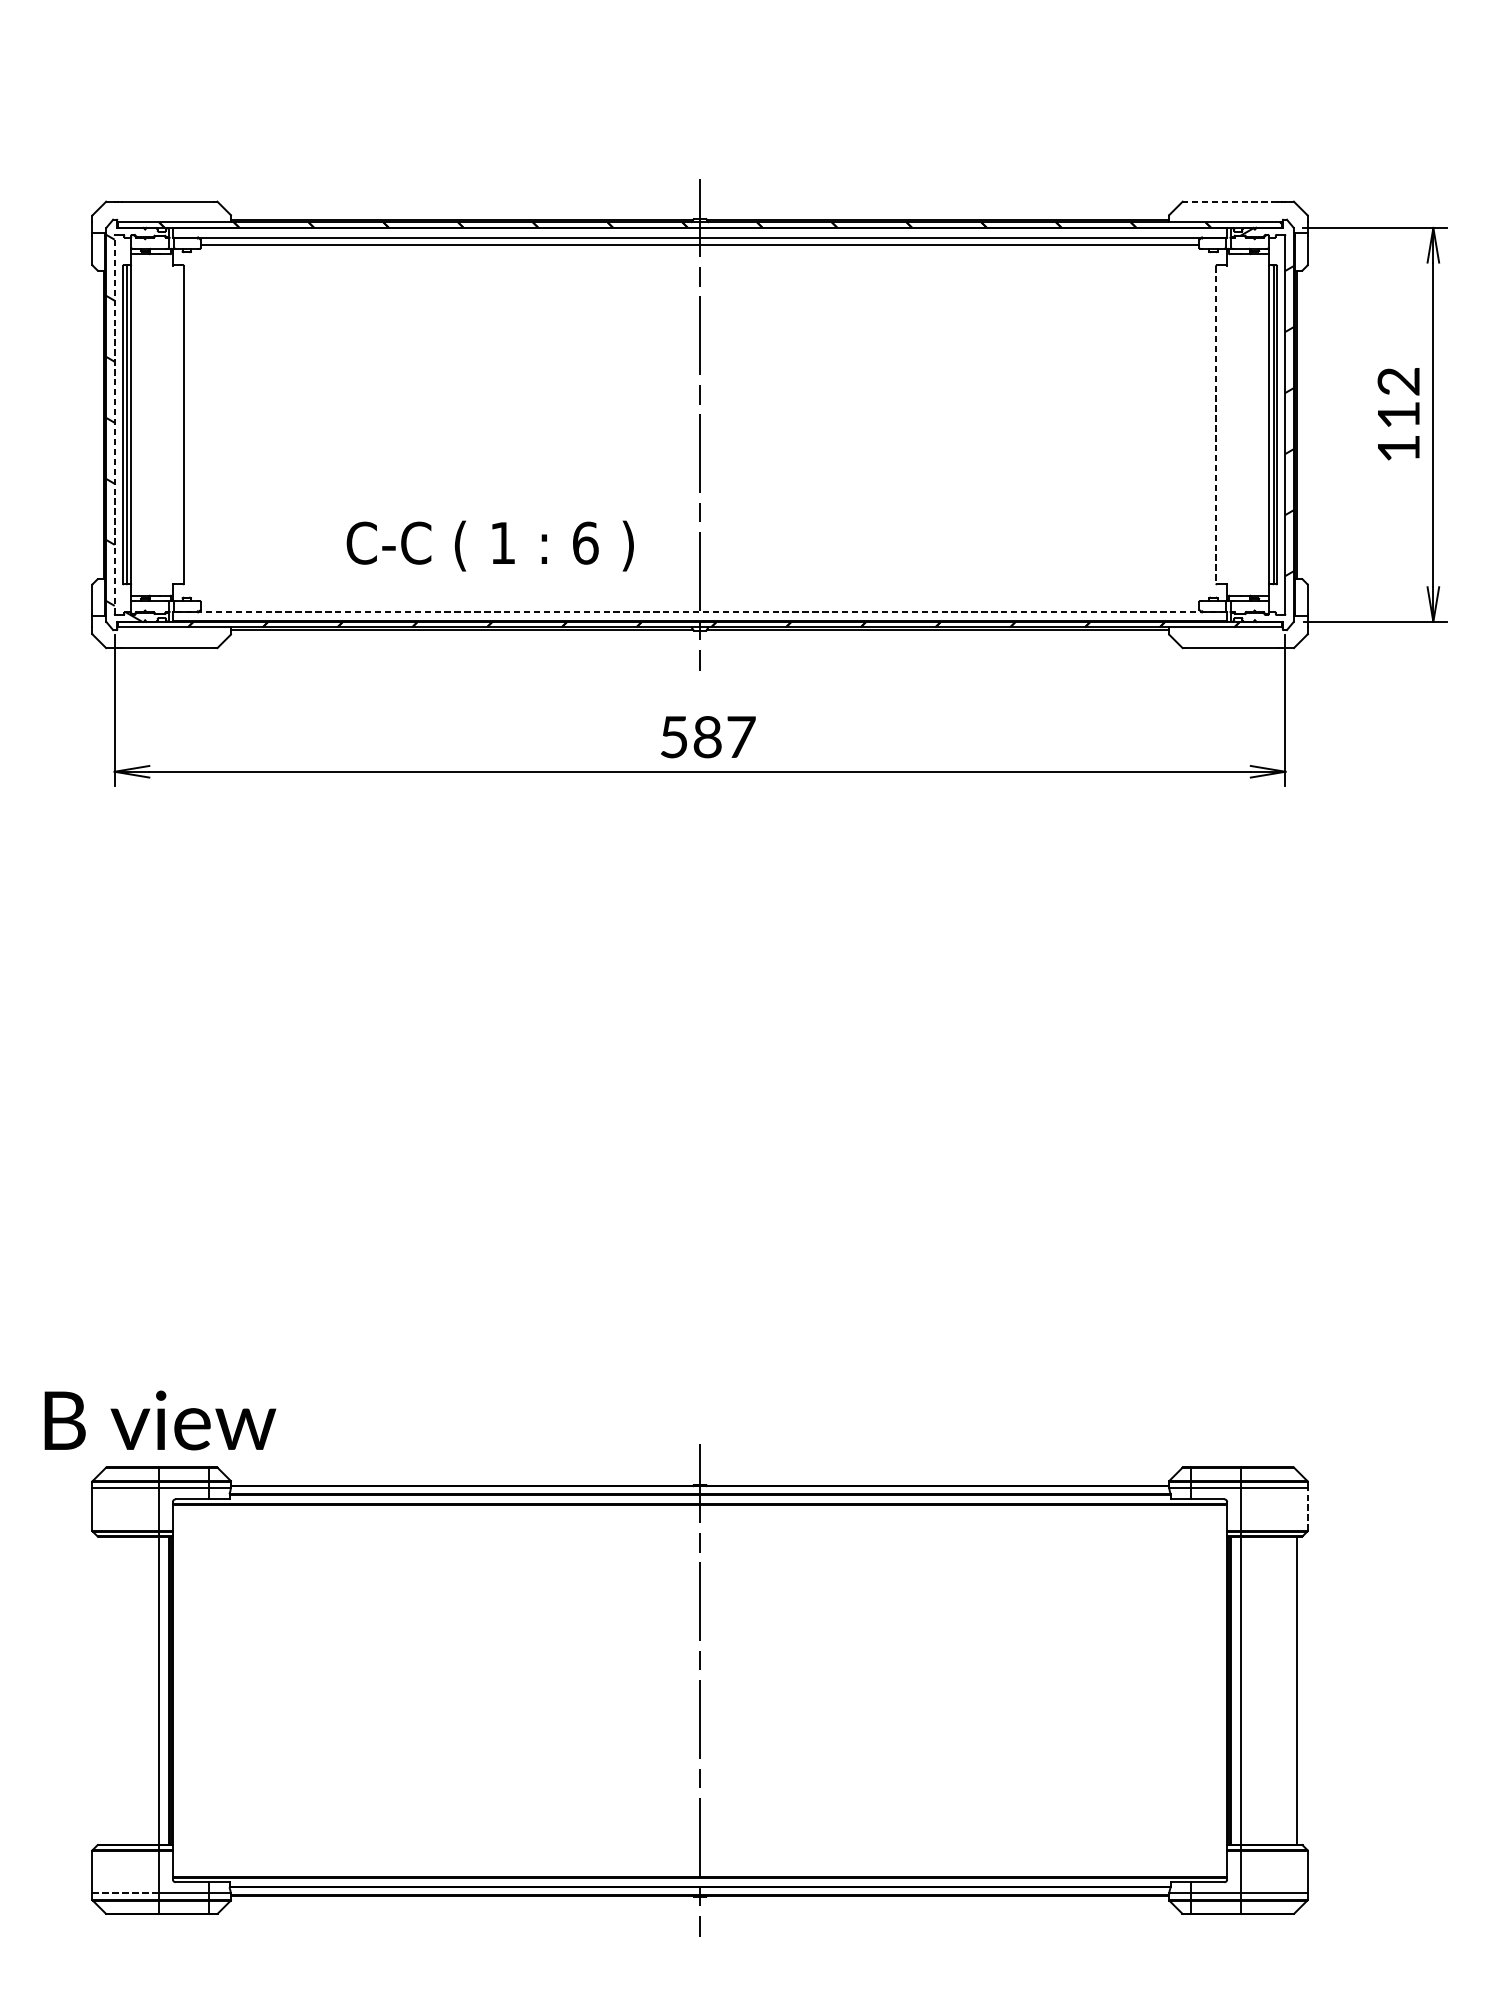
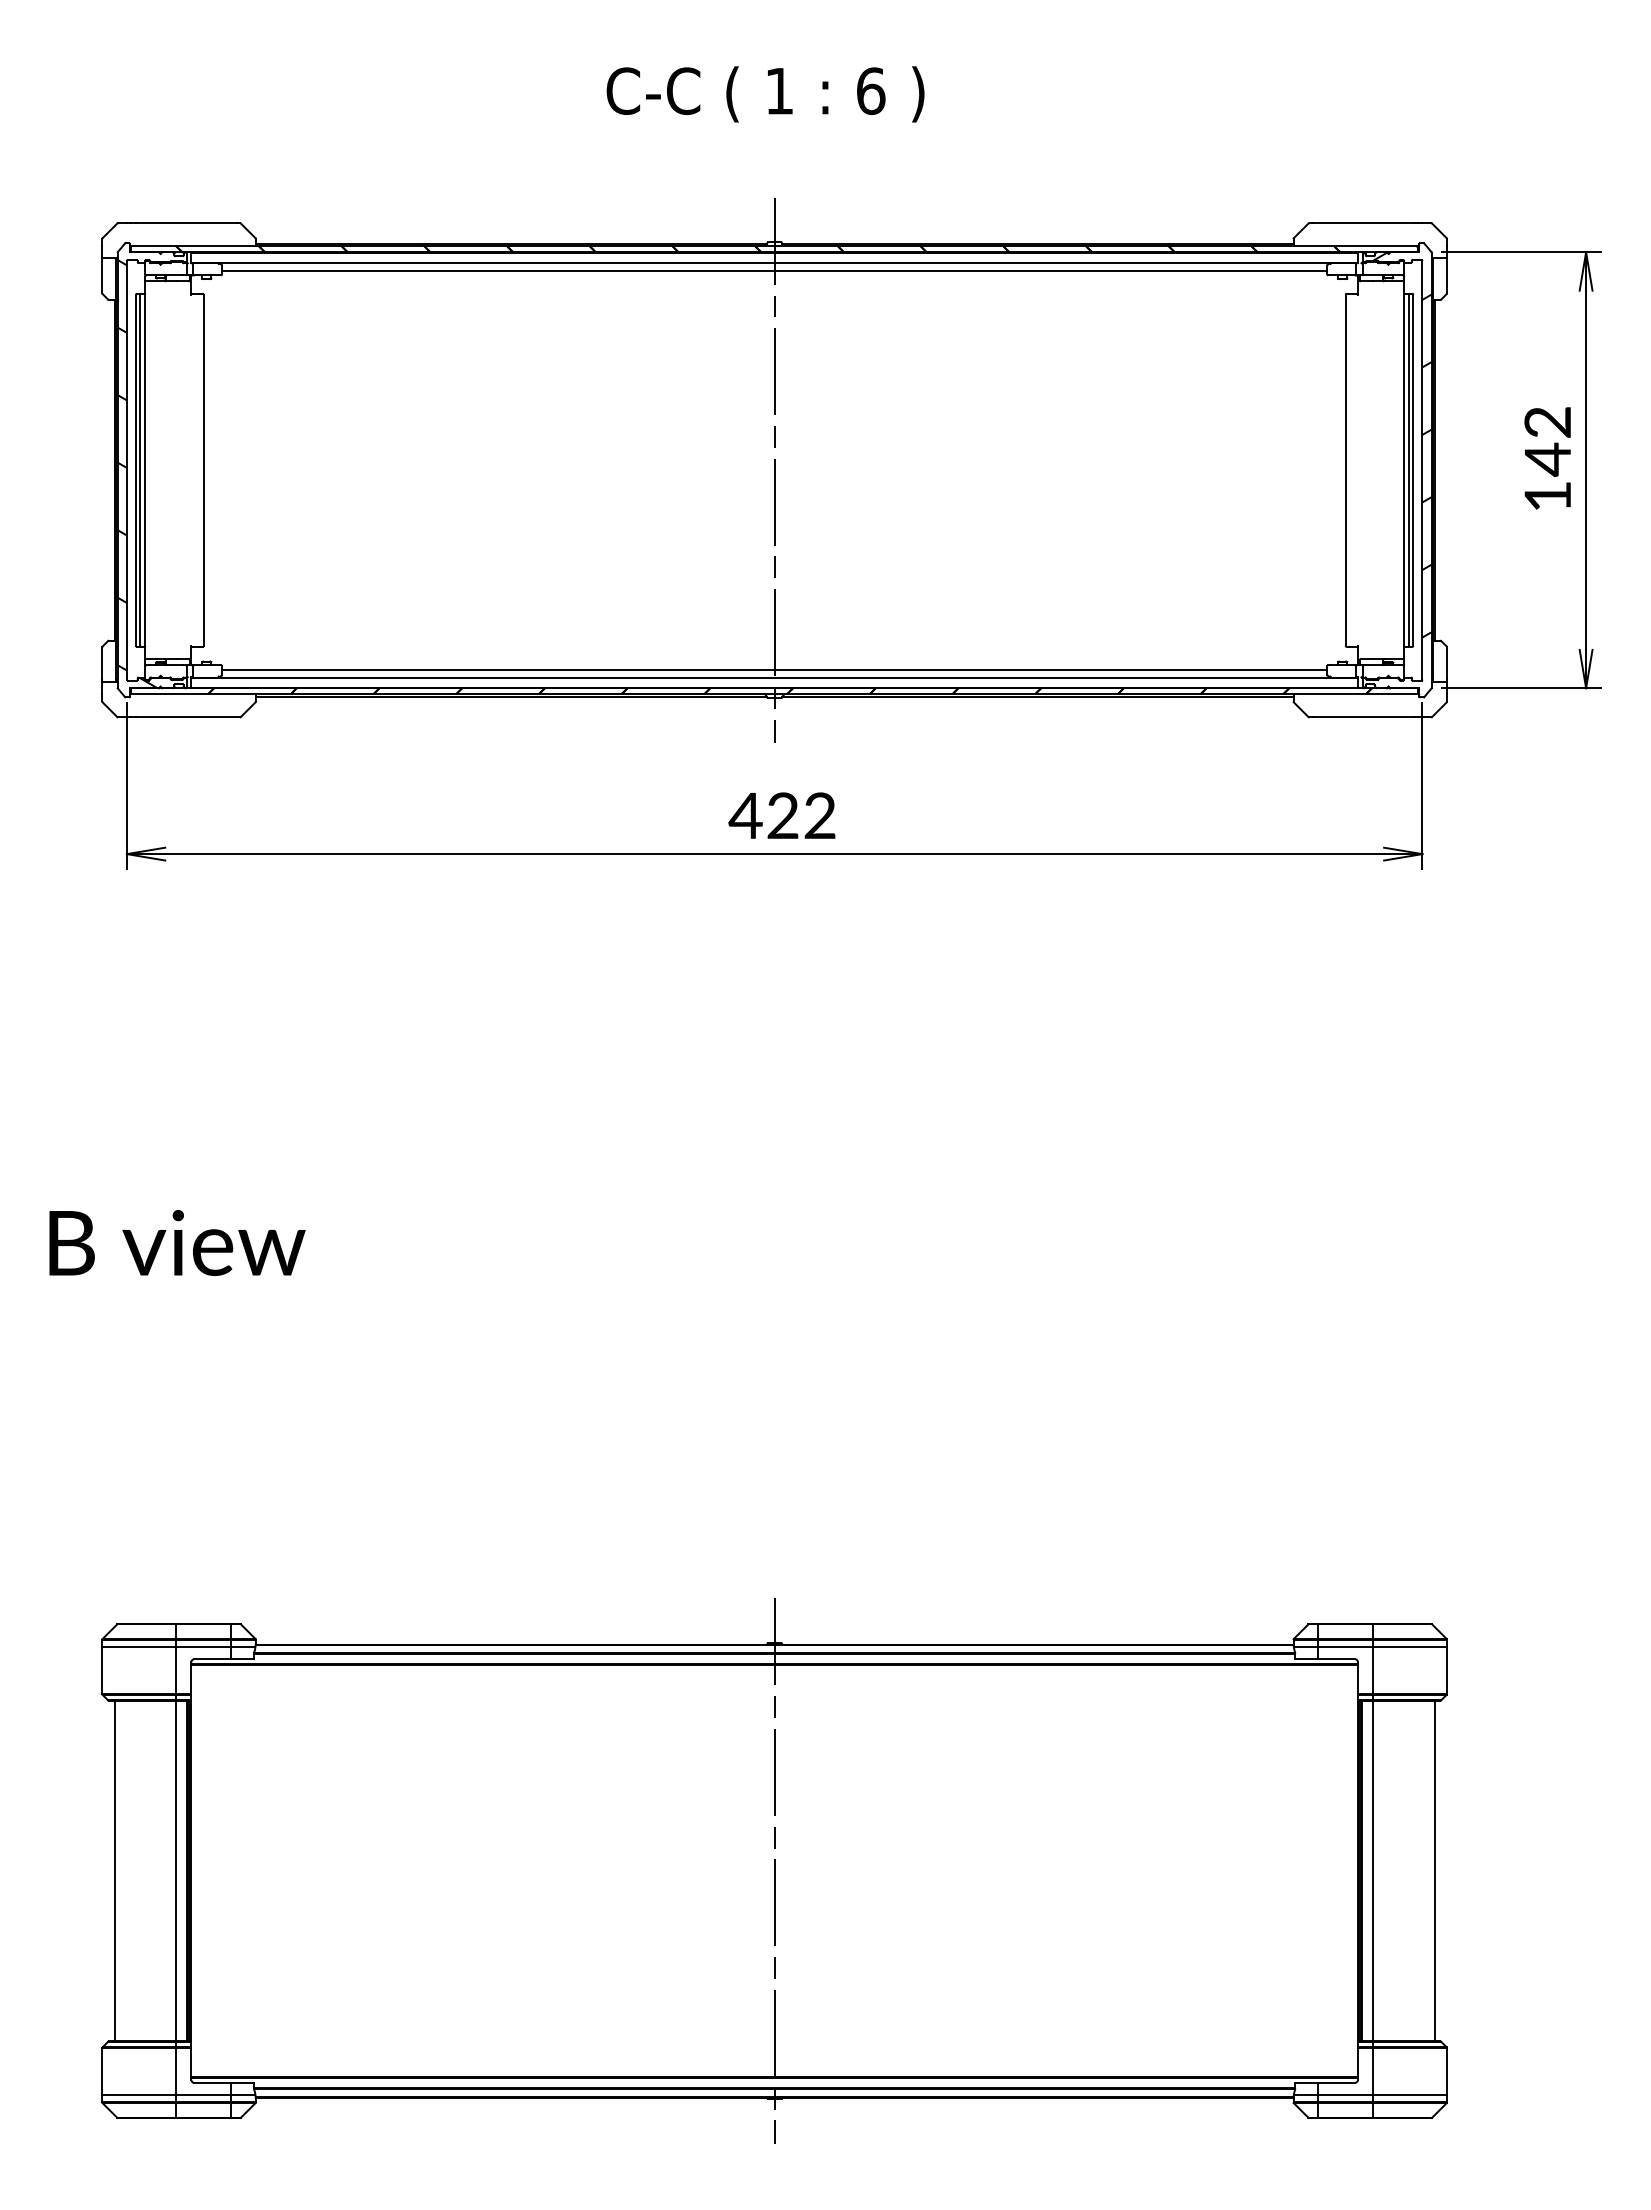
line: (1232, 201) -> (1363, 223), dashed -> solid
text: (1398, 415) -> (1547, 459), 112 -> 142
line: (114, 424) -> (126, 469), dashed -> solid
line: (1215, 425) -> (1345, 470), dashed -> solid
text: (490, 546) -> (765, 94), moved
line: (699, 604) -> (774, 669), added
line: (699, 612) -> (774, 677), dashed -> solid
text: (707, 736) -> (782, 815), 587 -> 422
text: (160, 1420) -> (177, 1242), moved
line: (1308, 1508) -> (1447, 1669), dashed -> solid
line: (103, 1690) -> (114, 1870), added
line: (126, 1893) -> (139, 2095), dashed -> solid

